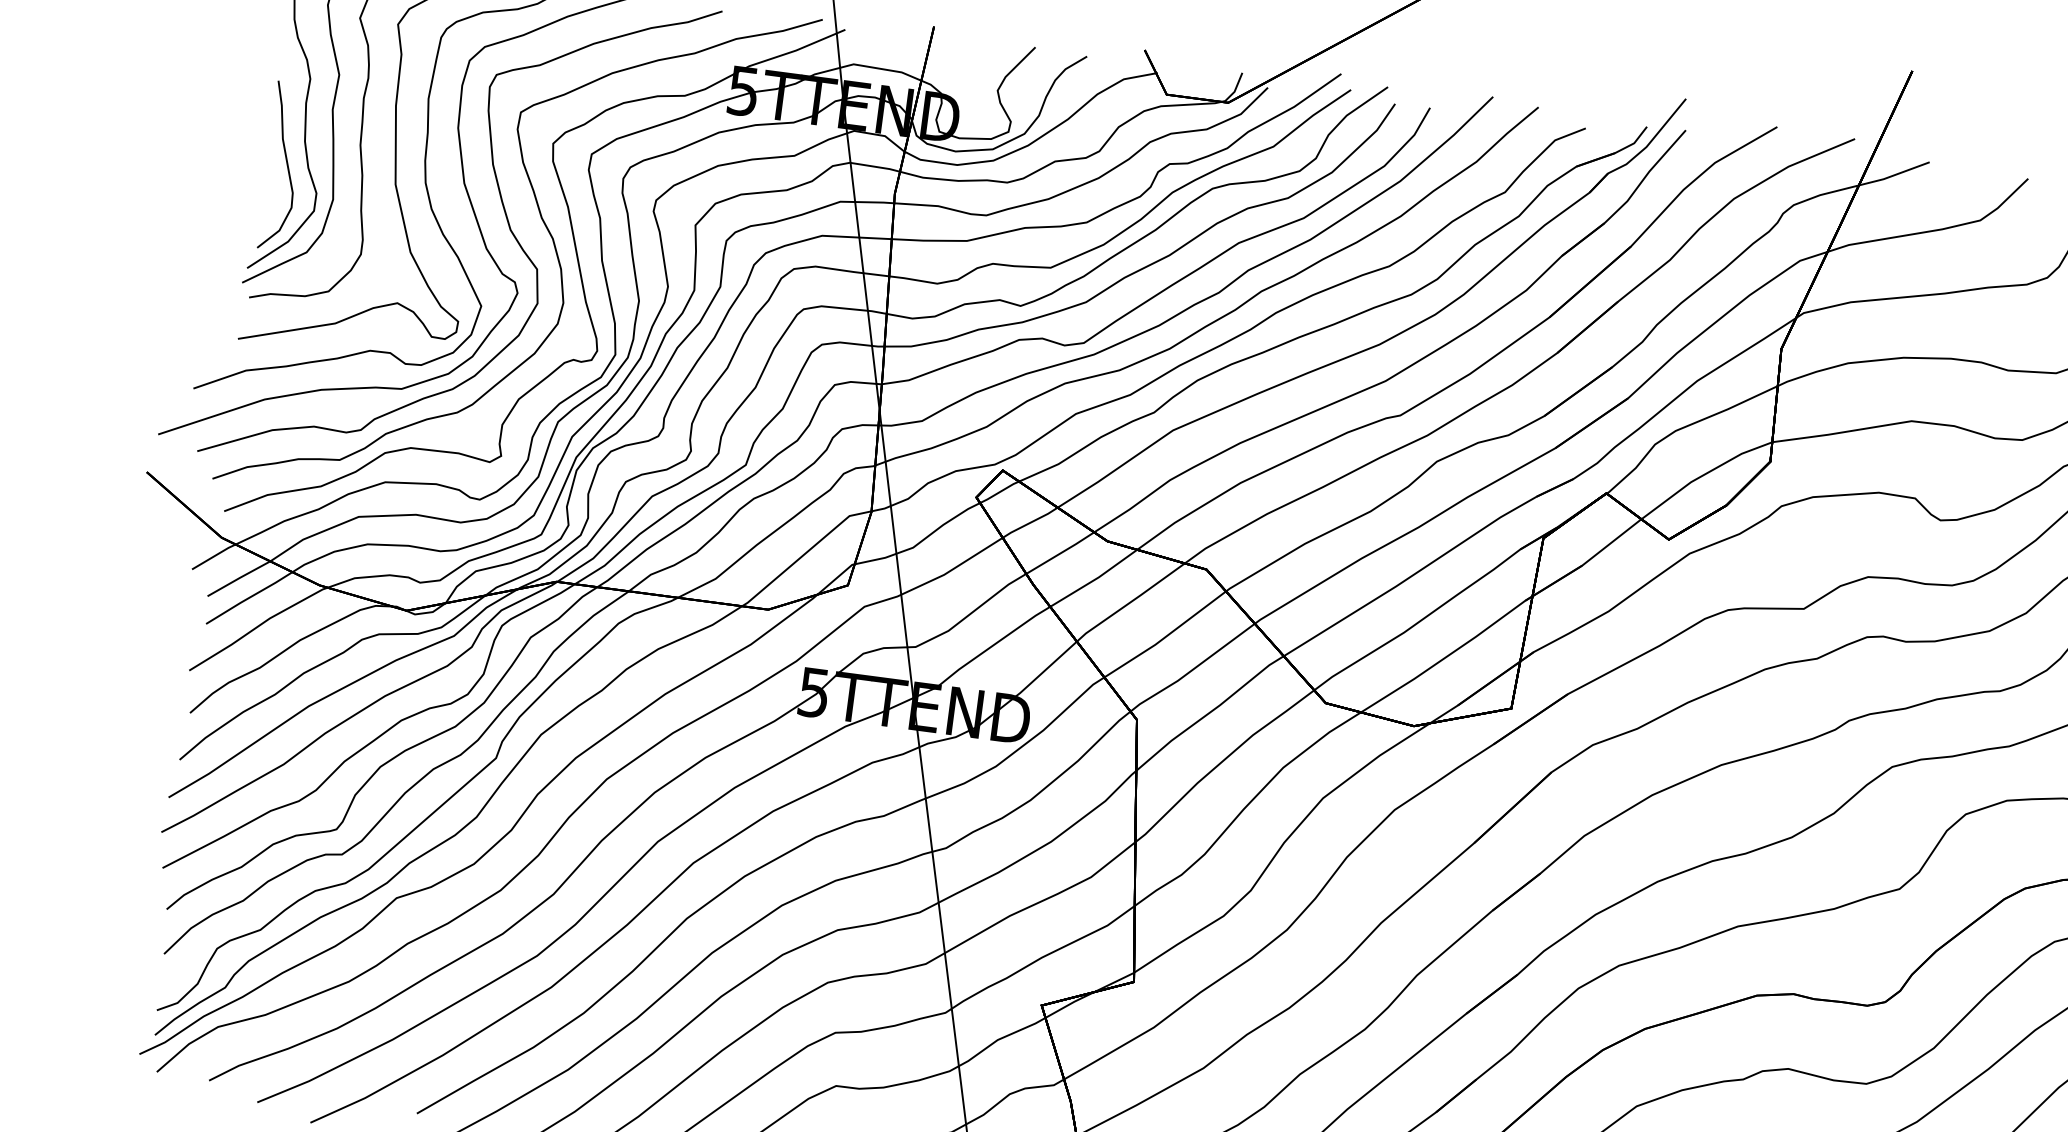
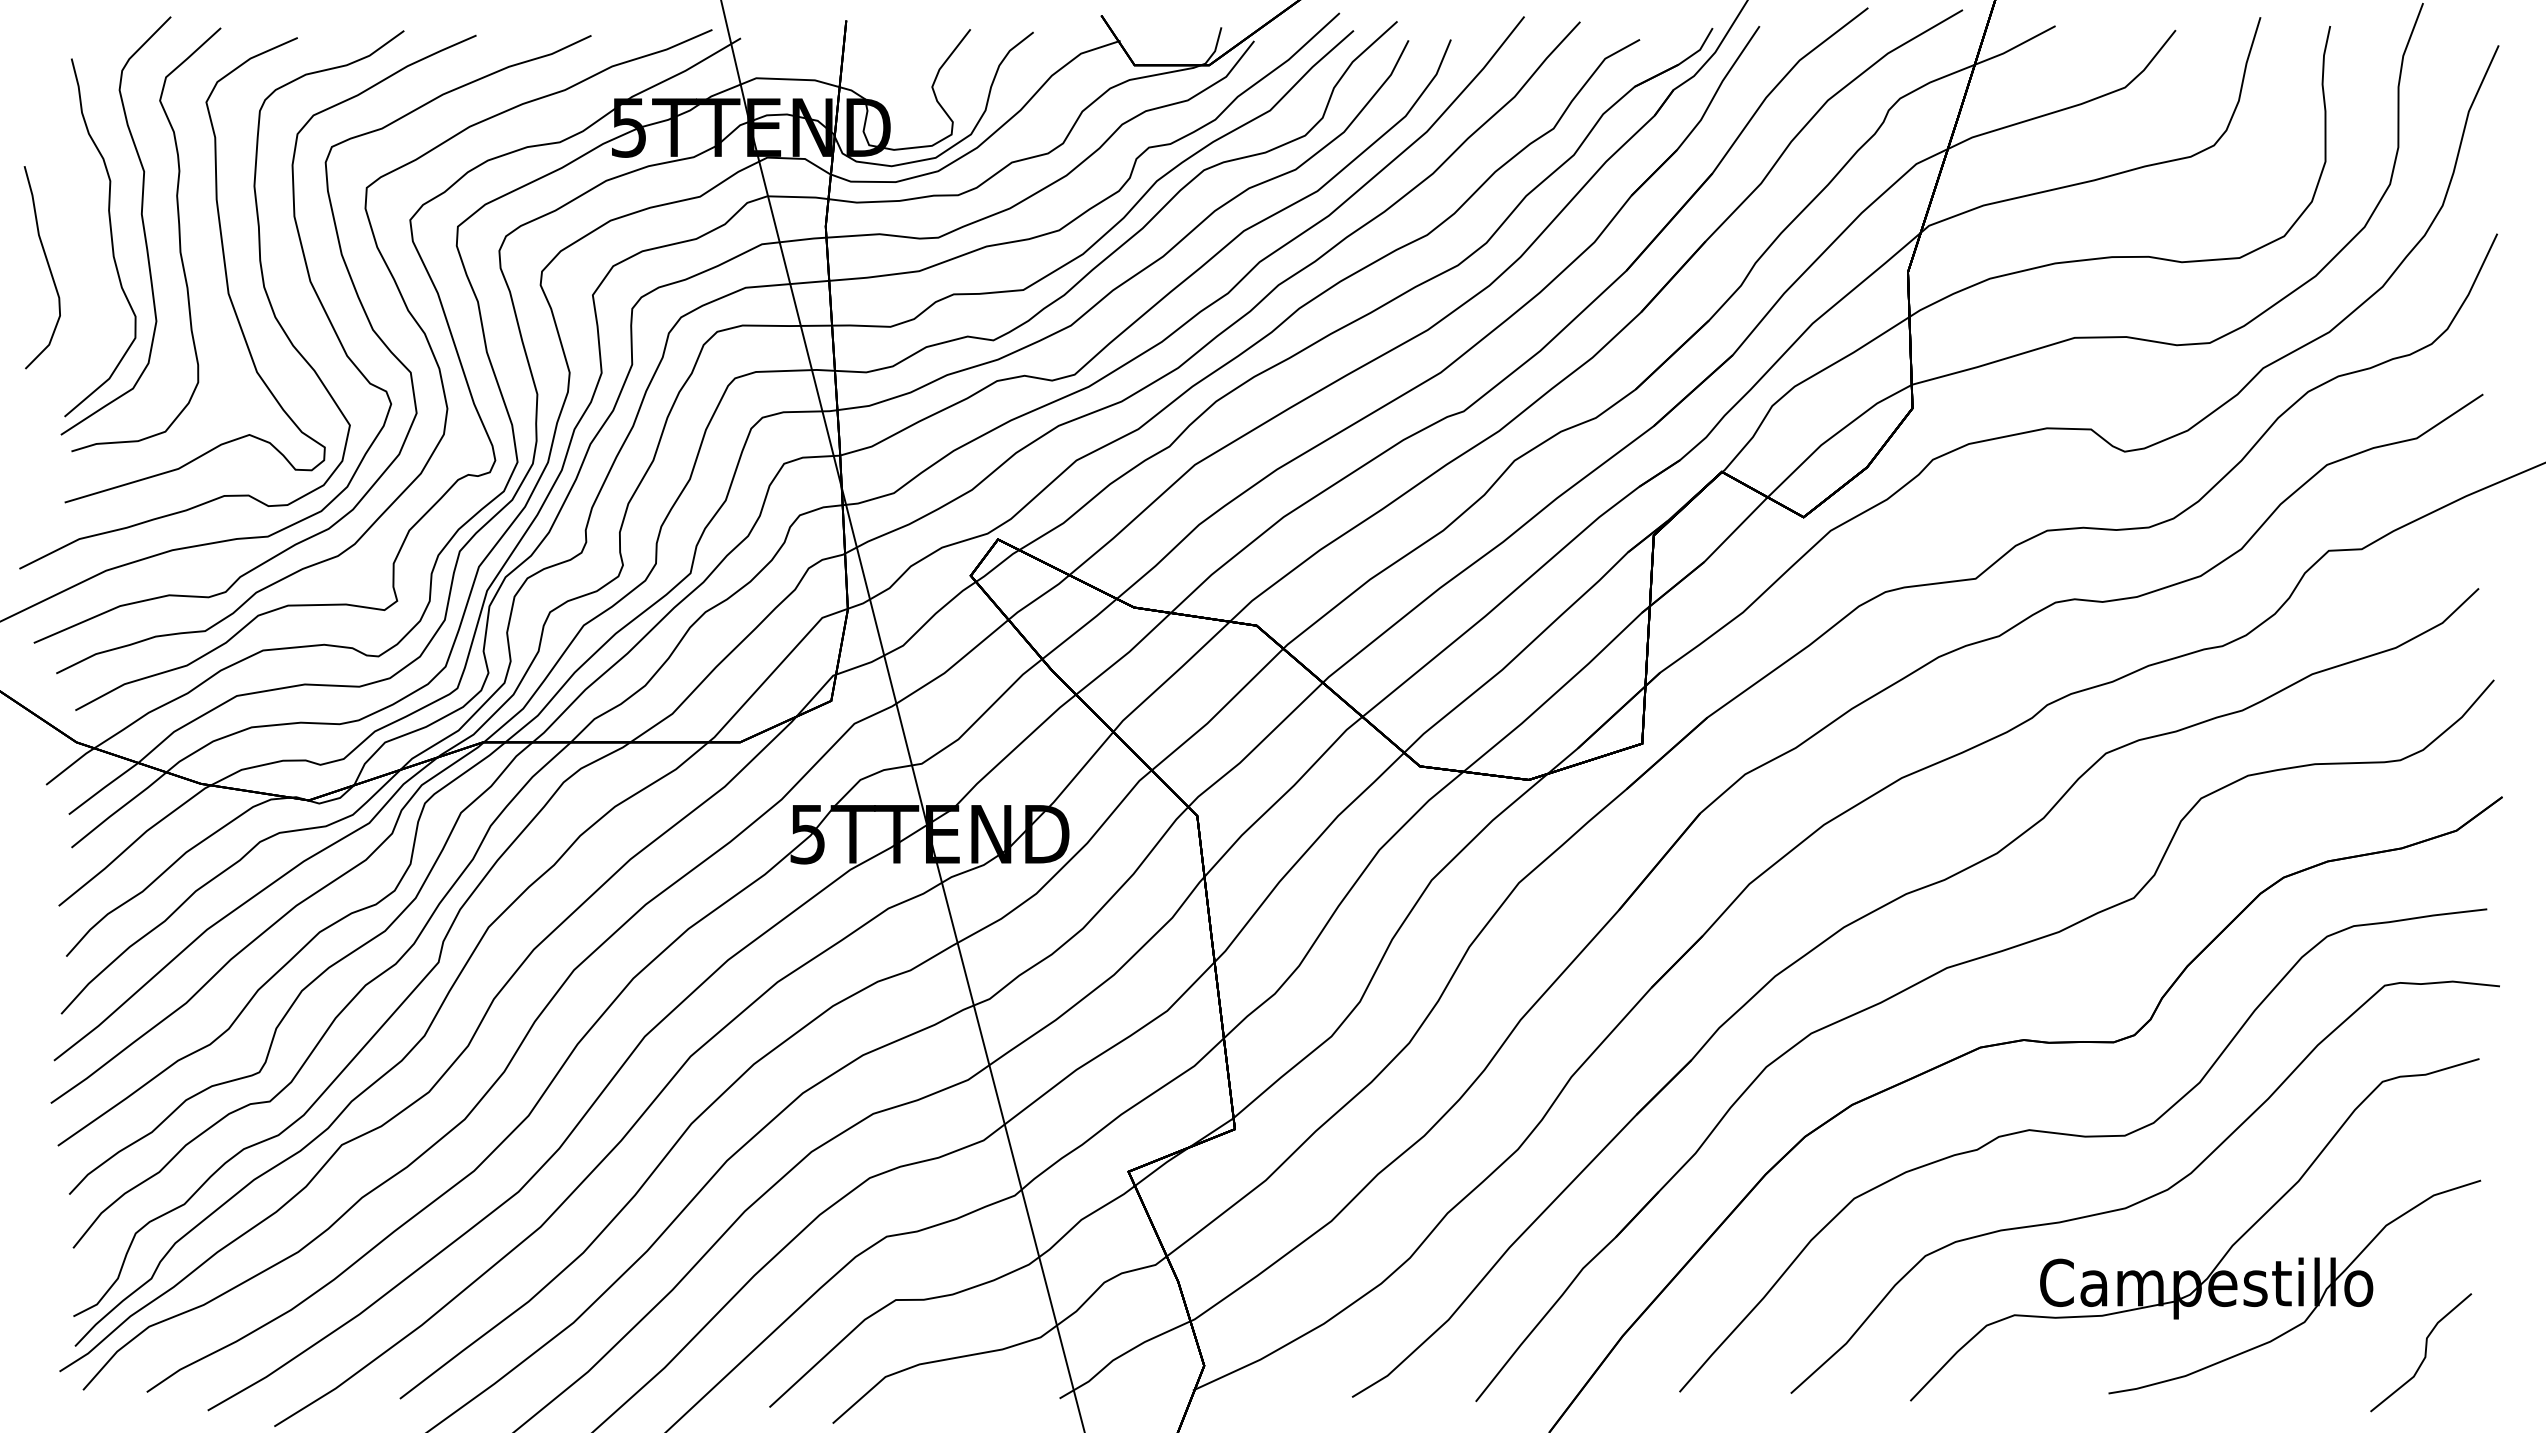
part: (286, 165) -> (47, 265), moved

